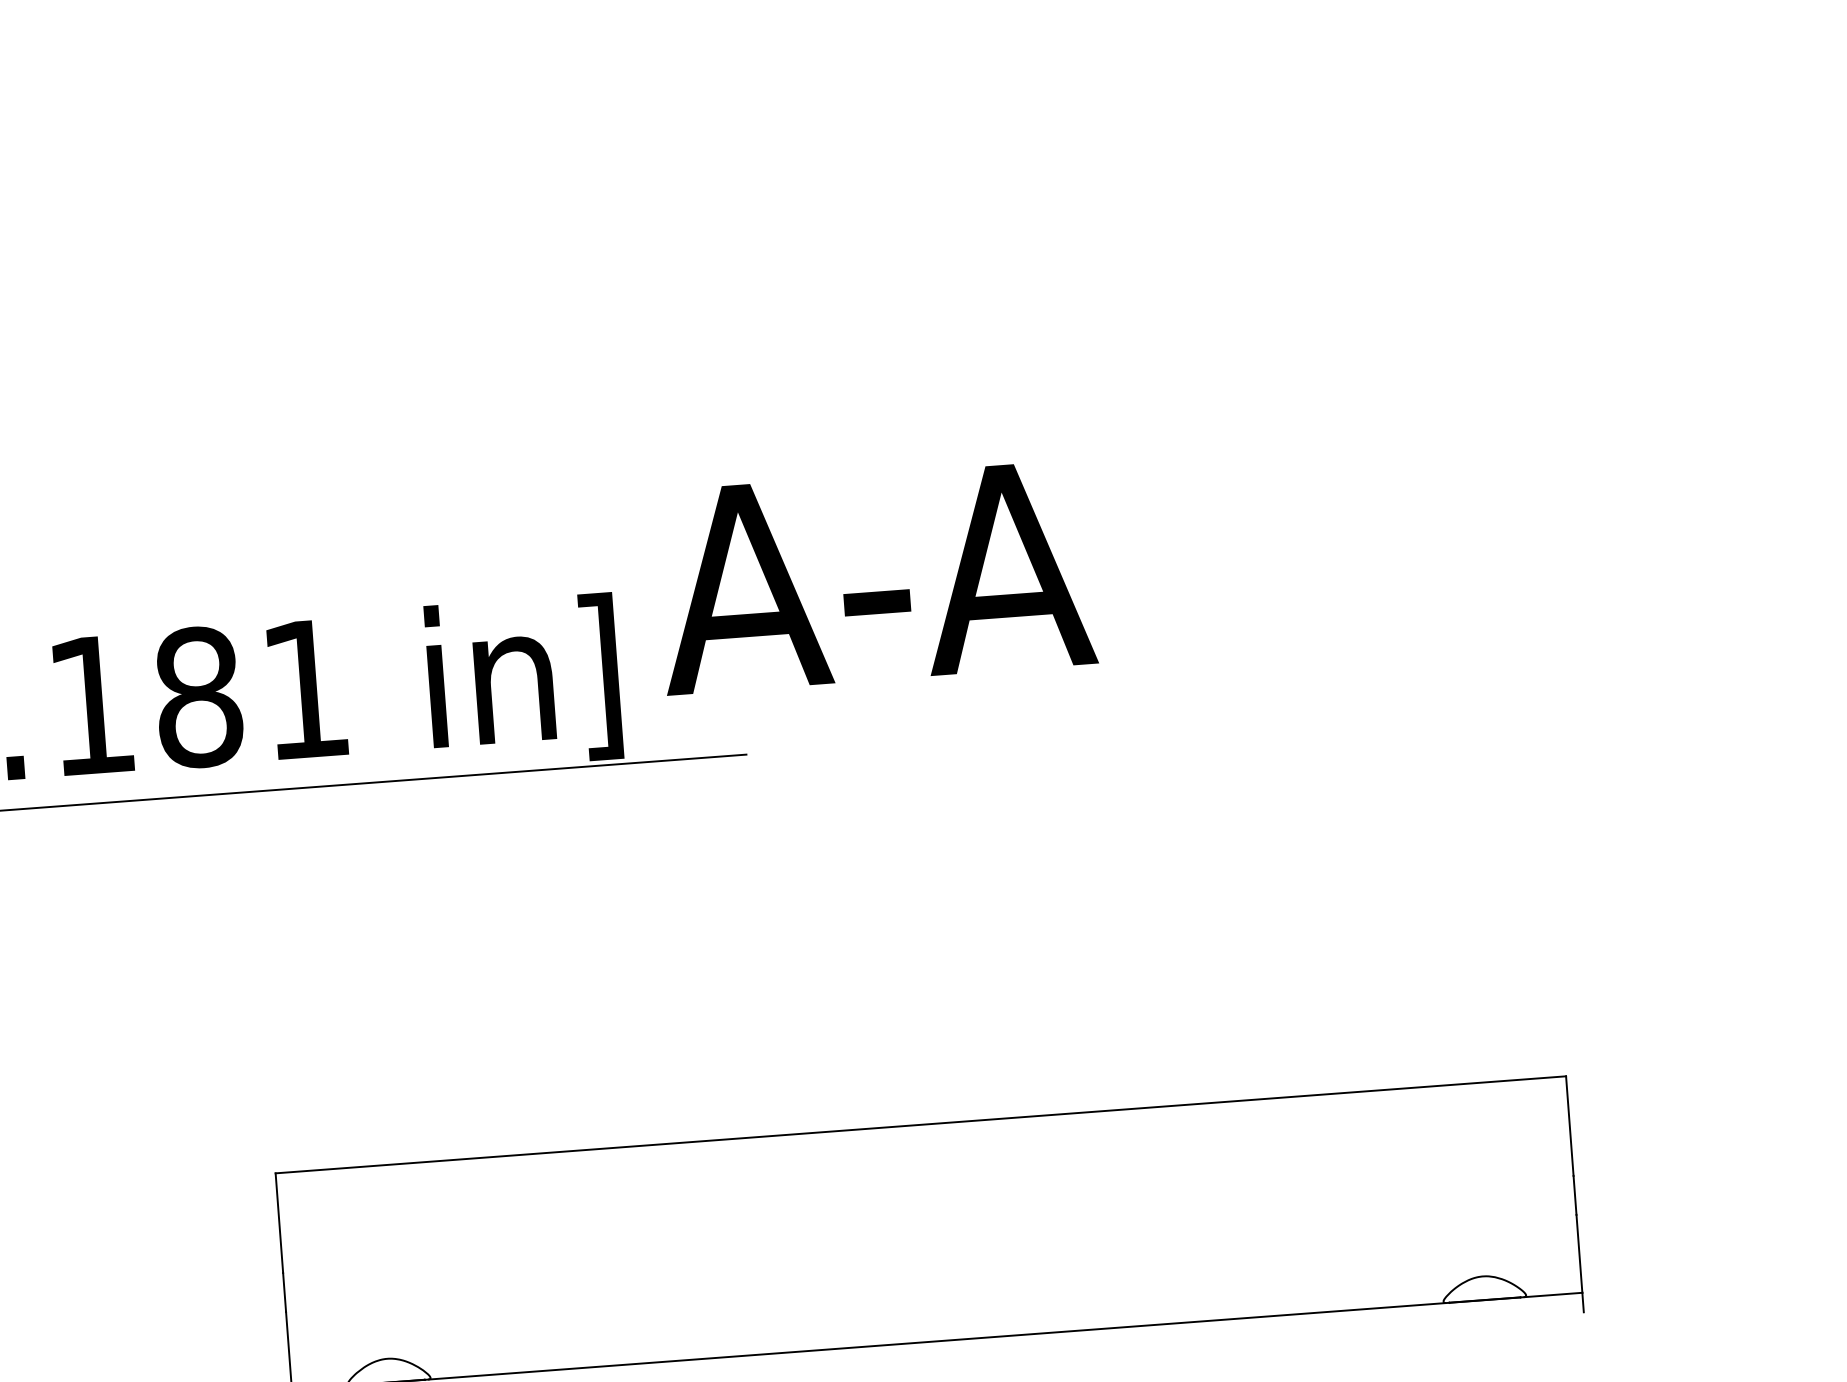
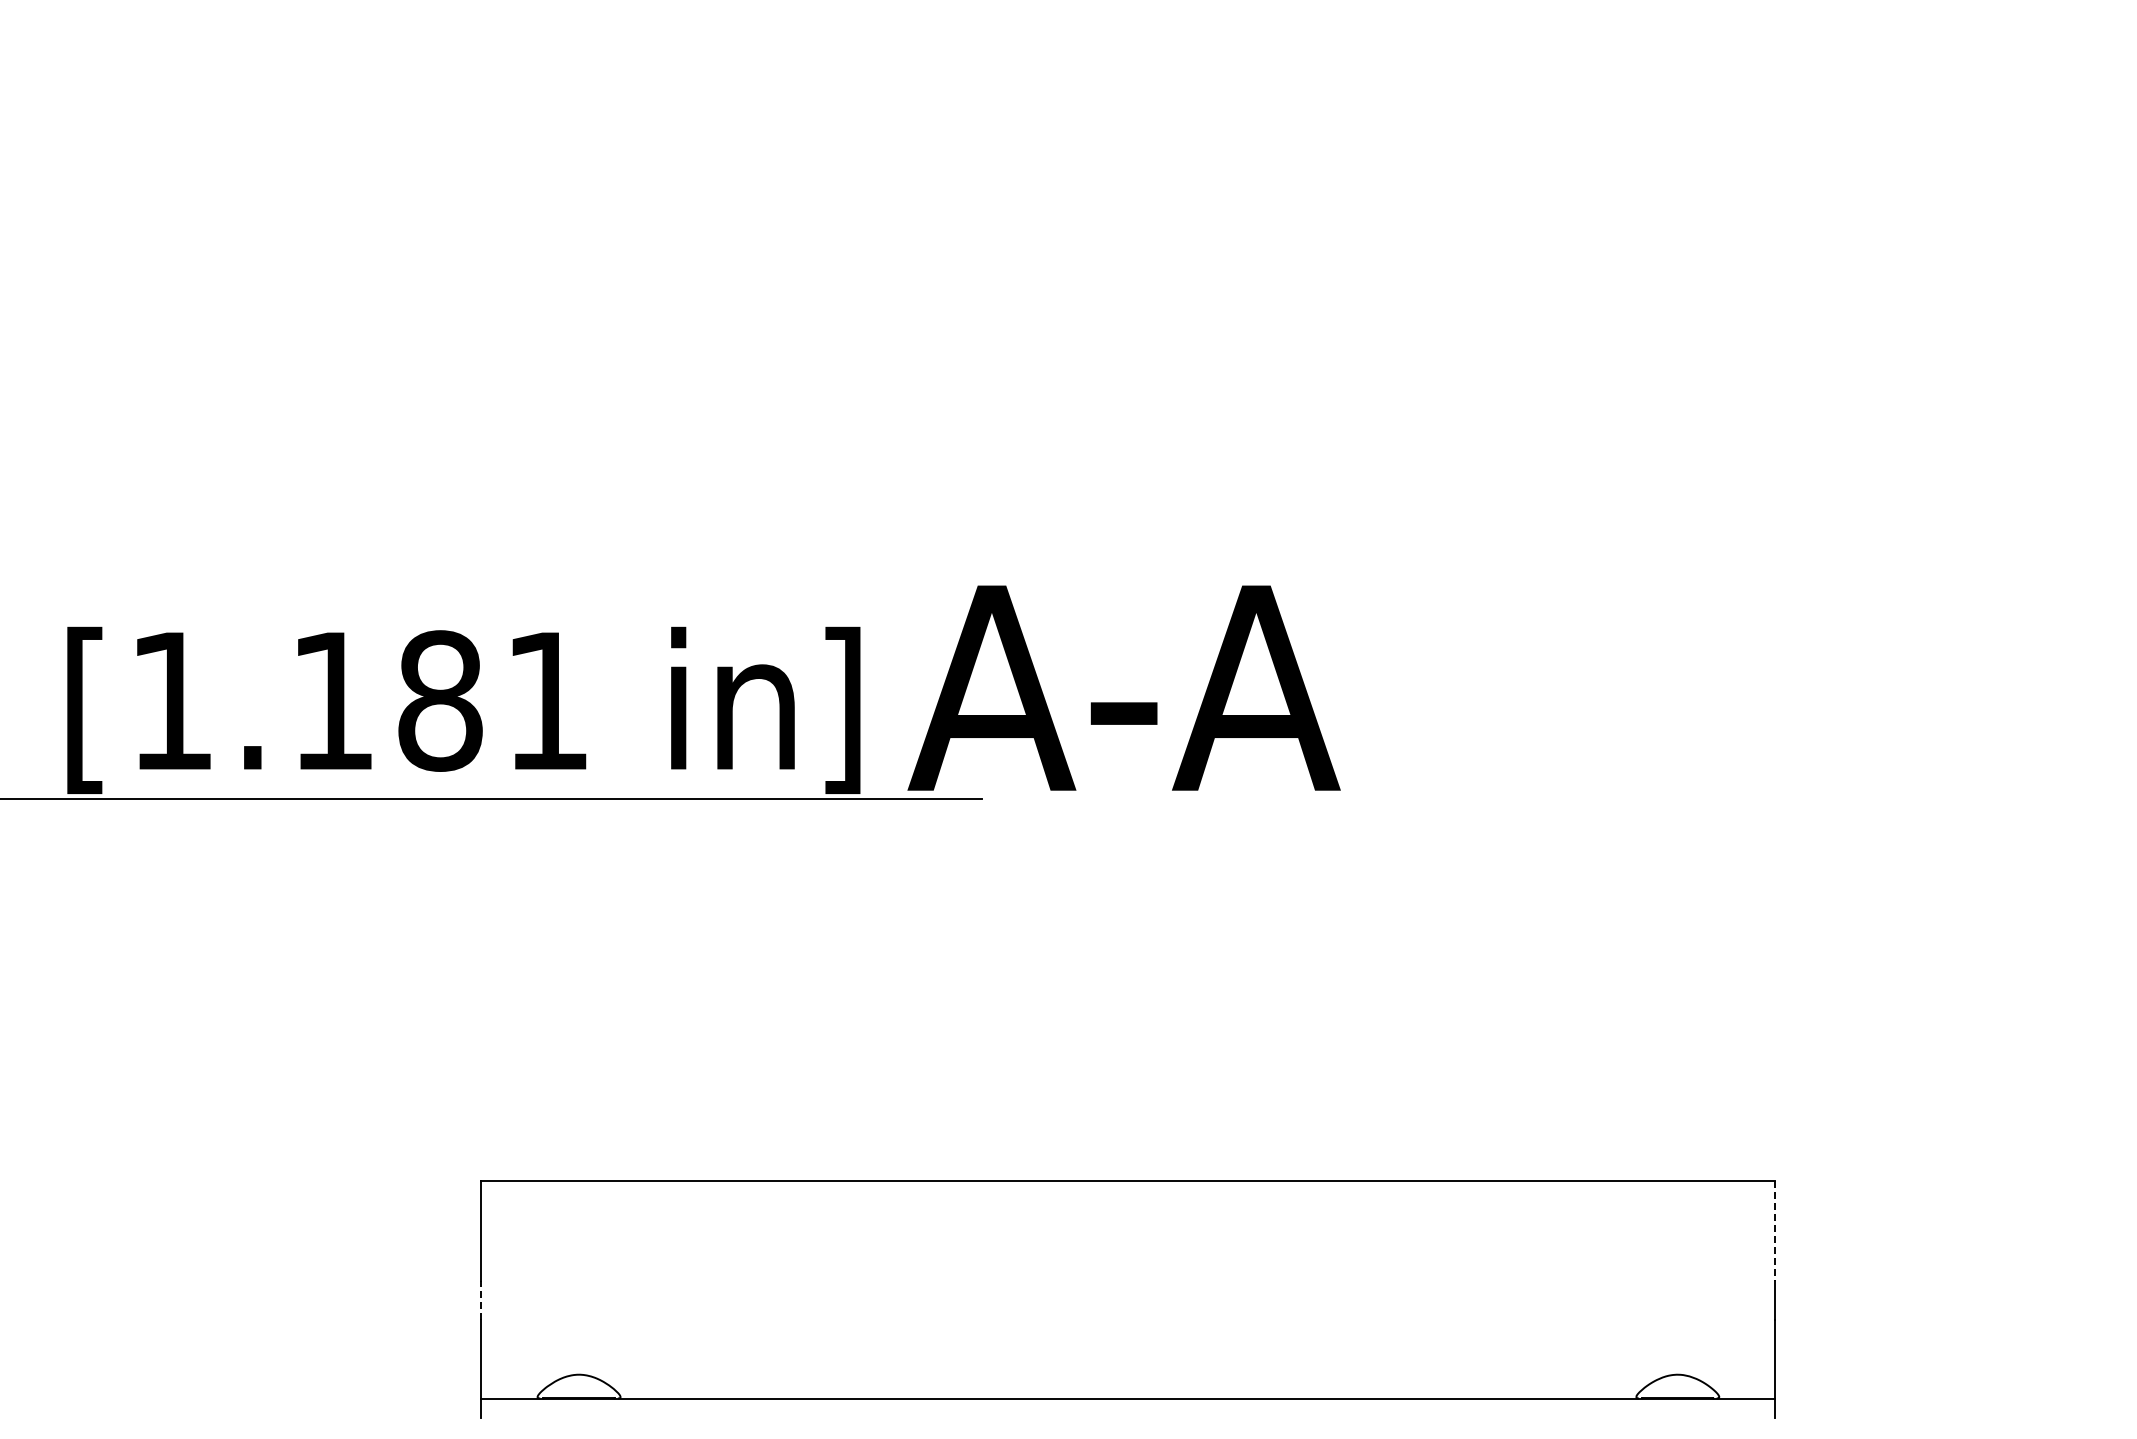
text: (874, 576) -> (1123, 687), moved
line: (1569, 1126) -> (1775, 1231), solid -> dashed
line: (284, 1292) -> (481, 1300), solid -> dashed

